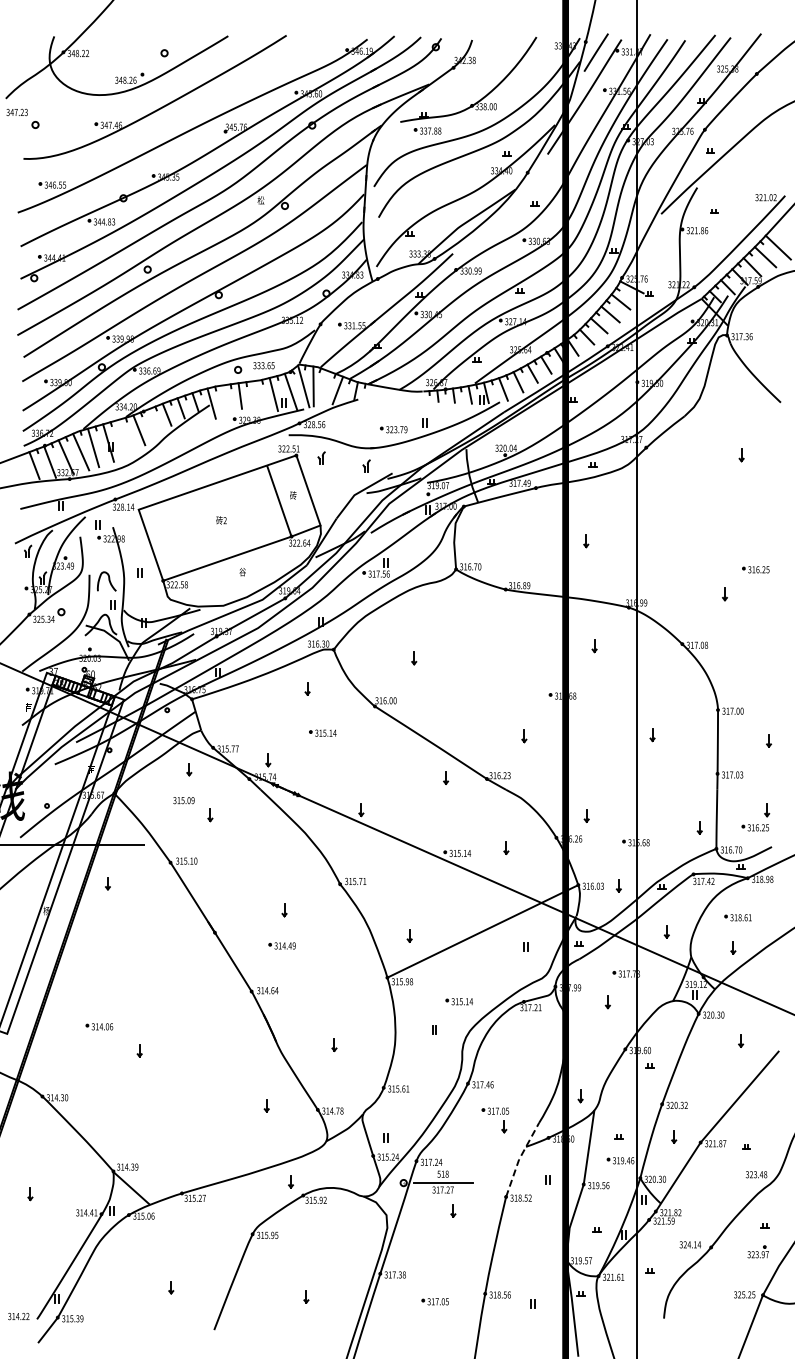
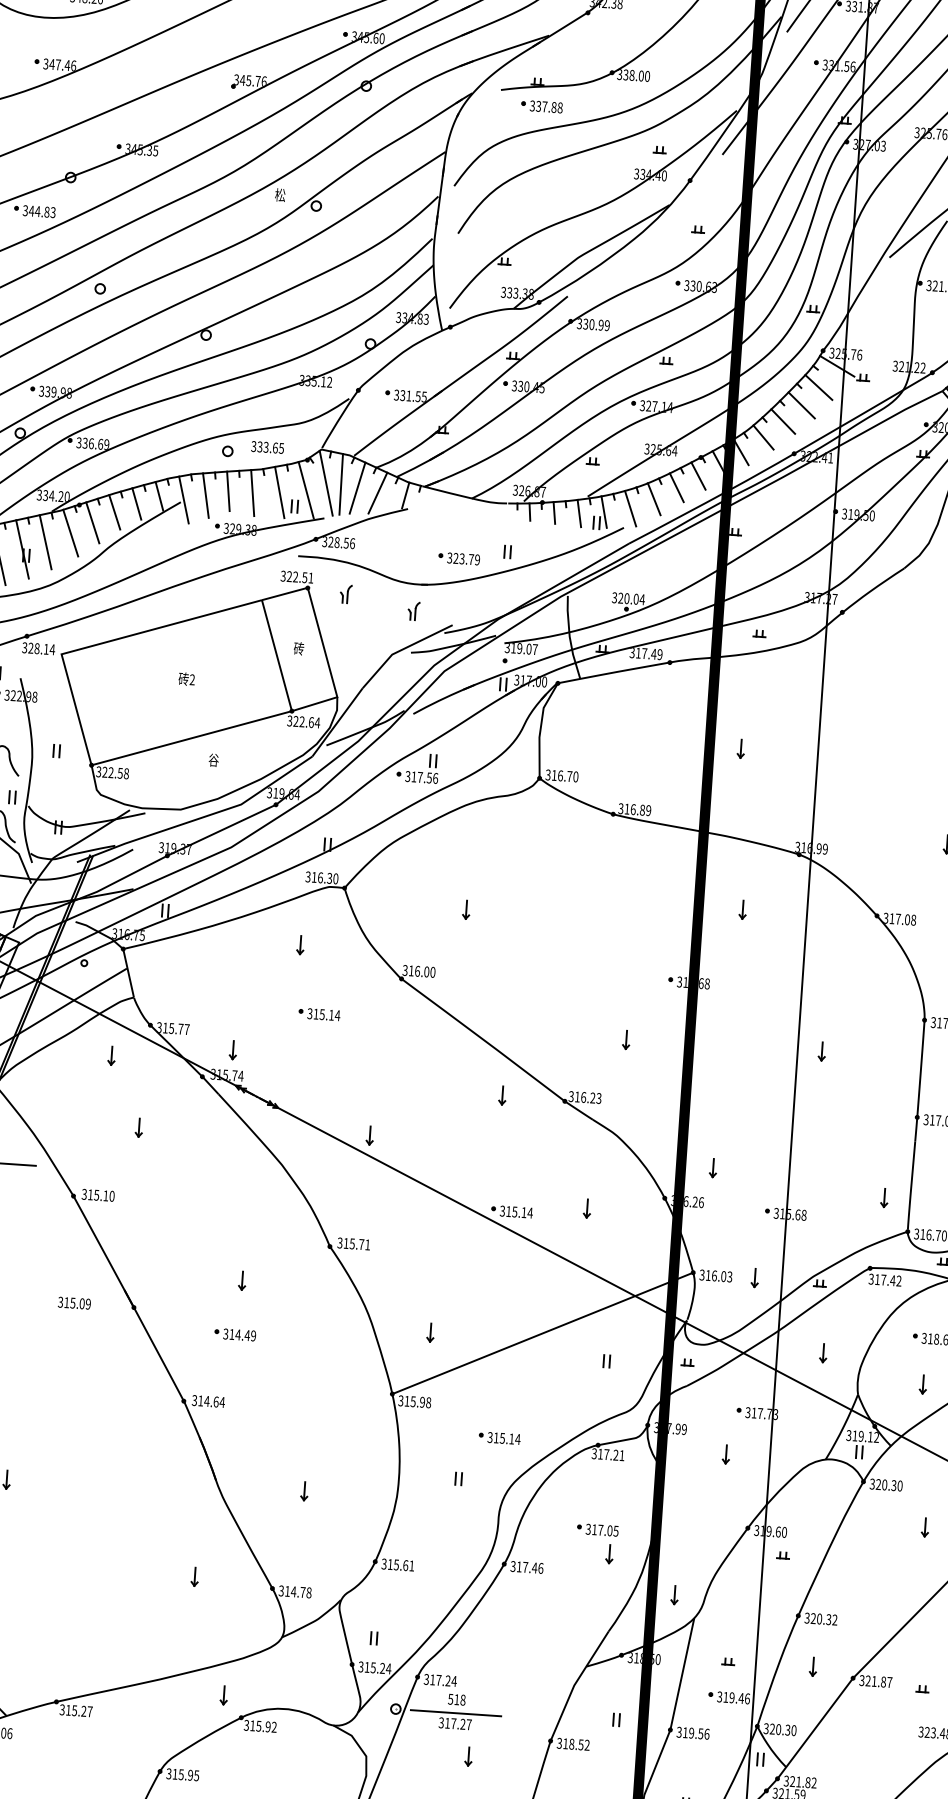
line: (324, 388) -> (357, 488), added
line: (256, 396) -> (253, 493), added
line: (225, 399) -> (205, 495), added
line: (153, 422) -> (93, 522), added
line: (123, 436) -> (45, 540), added
text: (183, 800) -> (73, 1303), moved
part: (494, 1114) -> (595, 1534), moved
line: (519, 1158) -> (575, 1683), dashed -> solid

